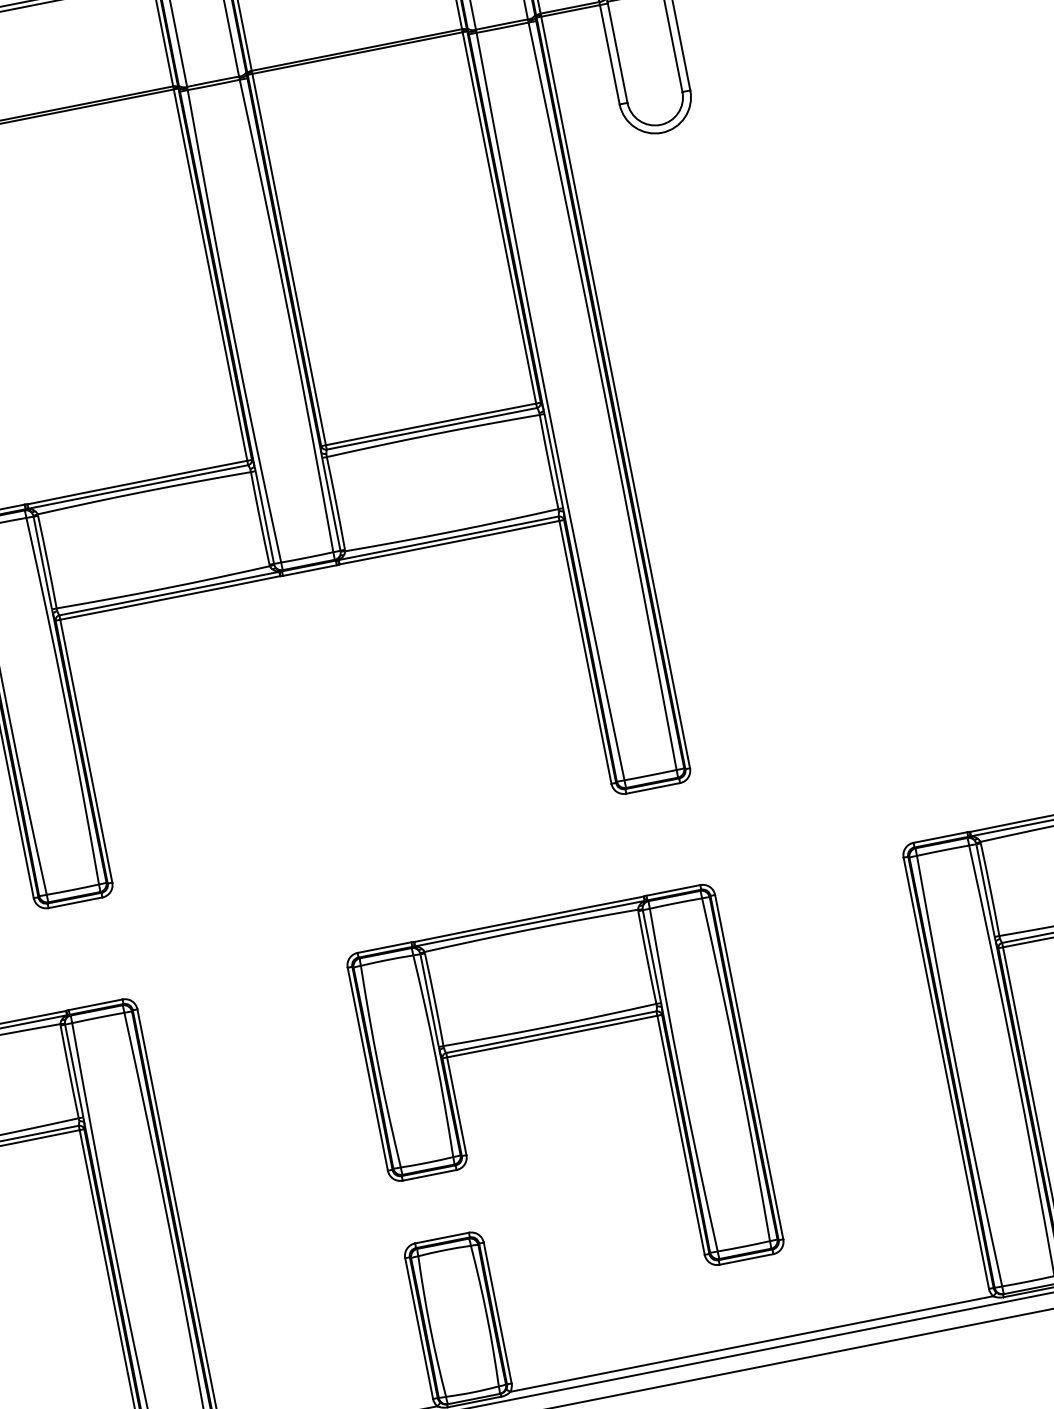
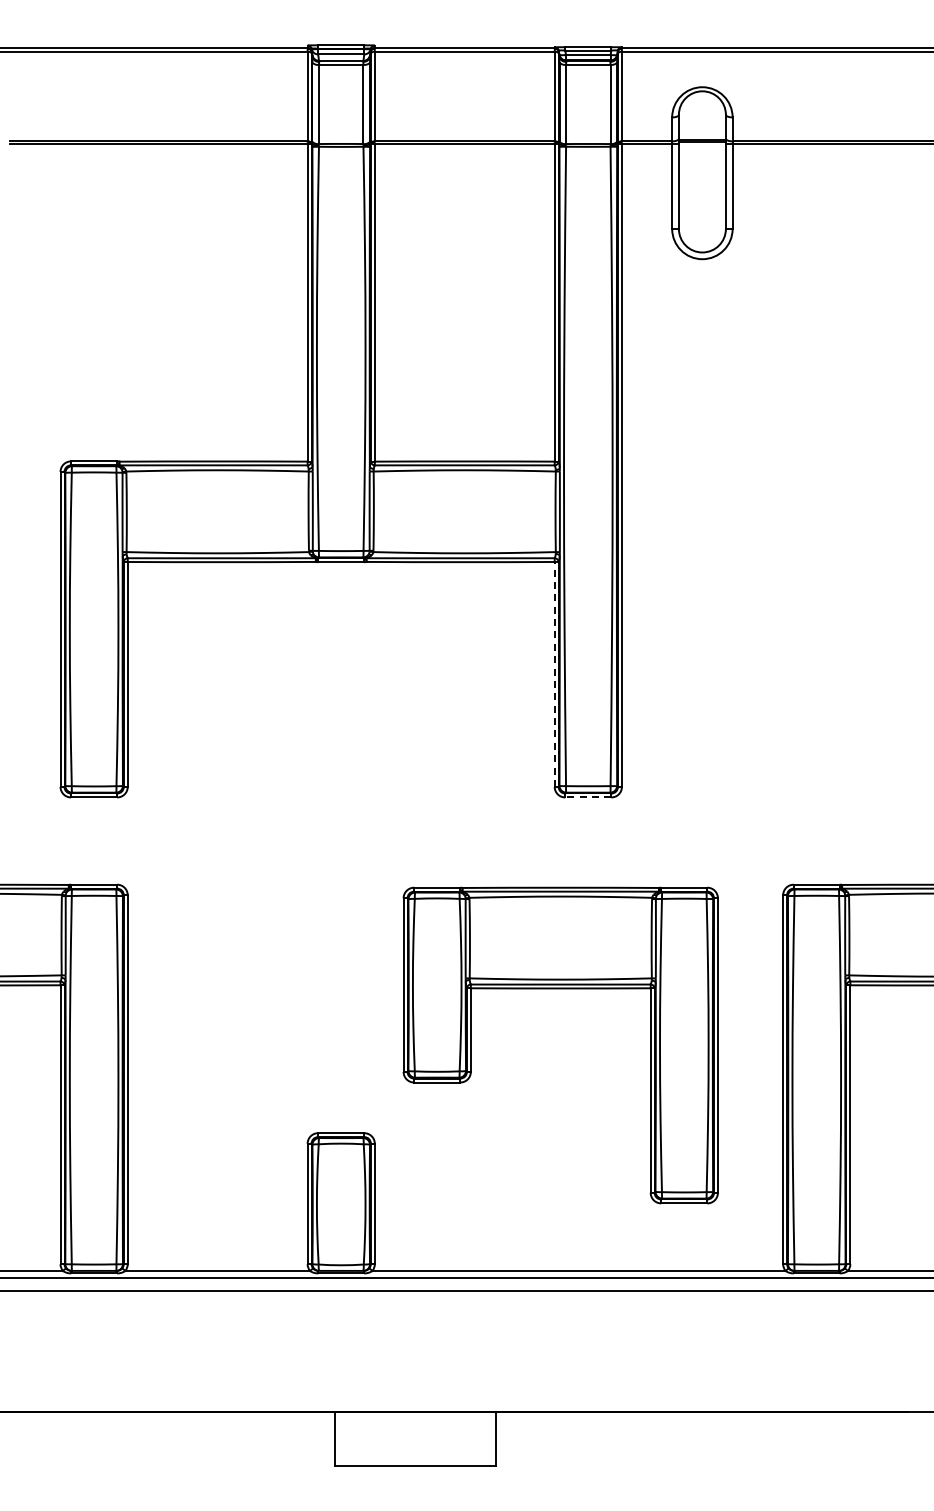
line: (584, 651) -> (554, 673), solid -> dashed
line: (652, 788) -> (587, 797), solid -> dashed
part: (552, 1038) -> (560, 989), moved

